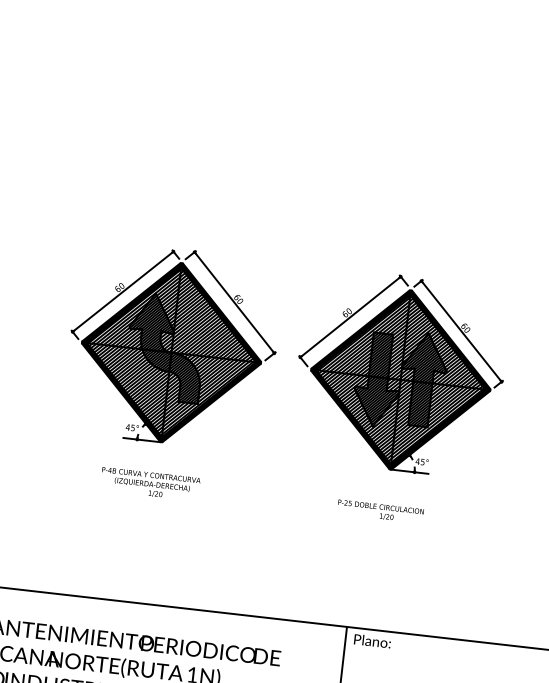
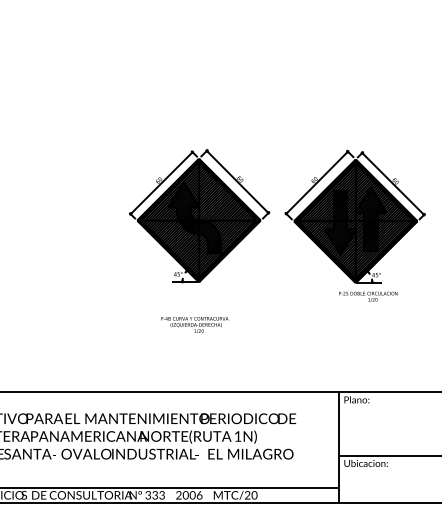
text: (149, 483) -> (194, 324), moved
text: (380, 511) -> (368, 296), moved

